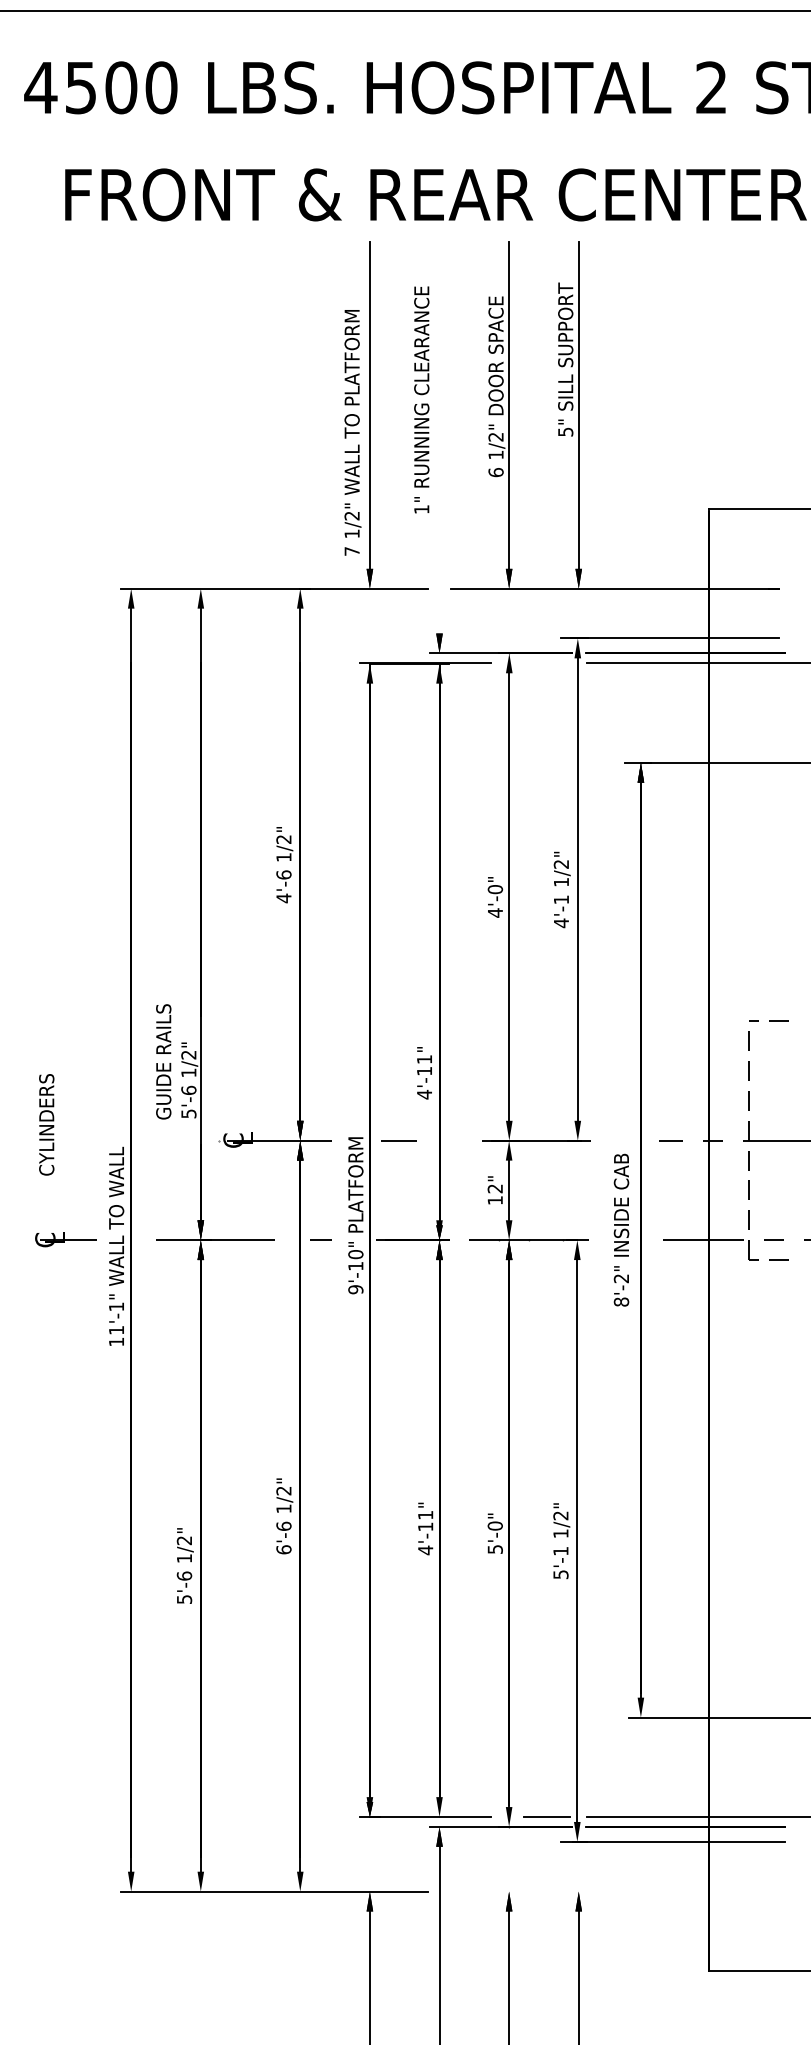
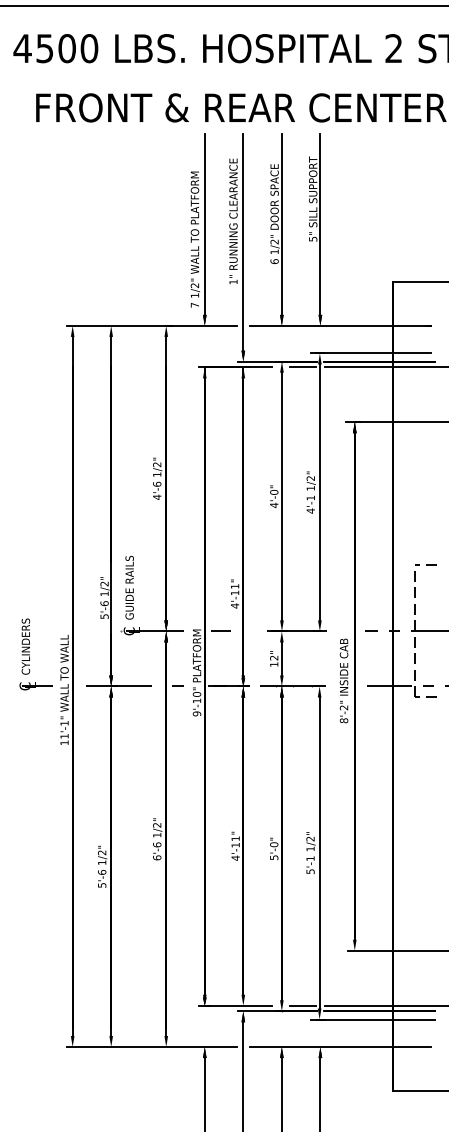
line: (439, 436) -> (243, 241), added
line: (546, 663) -> (302, 367), added
text: (163, 1061) -> (129, 587), moved
text: (45, 1124) -> (25, 646), moved
line: (615, 1892) -> (340, 1047), added

